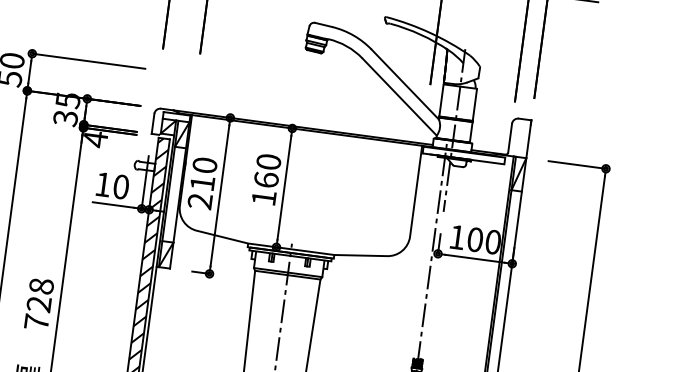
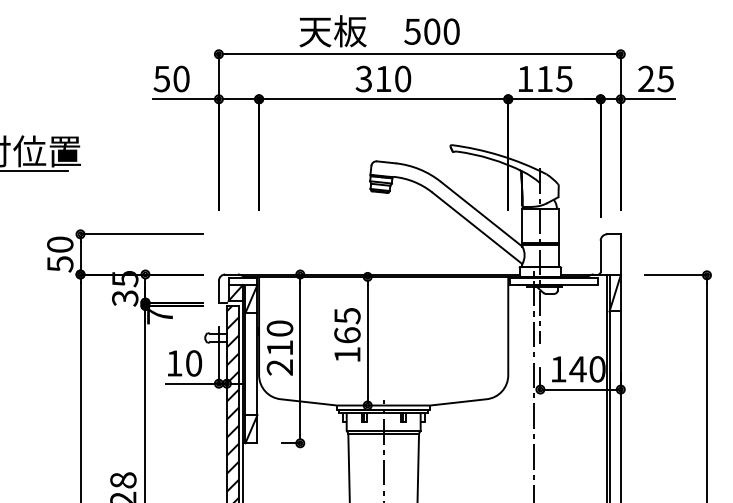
text: (95, 139) -> (159, 316), 4 -> 7
text: (268, 162) -> (347, 316), 160 -> 165
text: (474, 239) -> (577, 369), 100 -> 140

